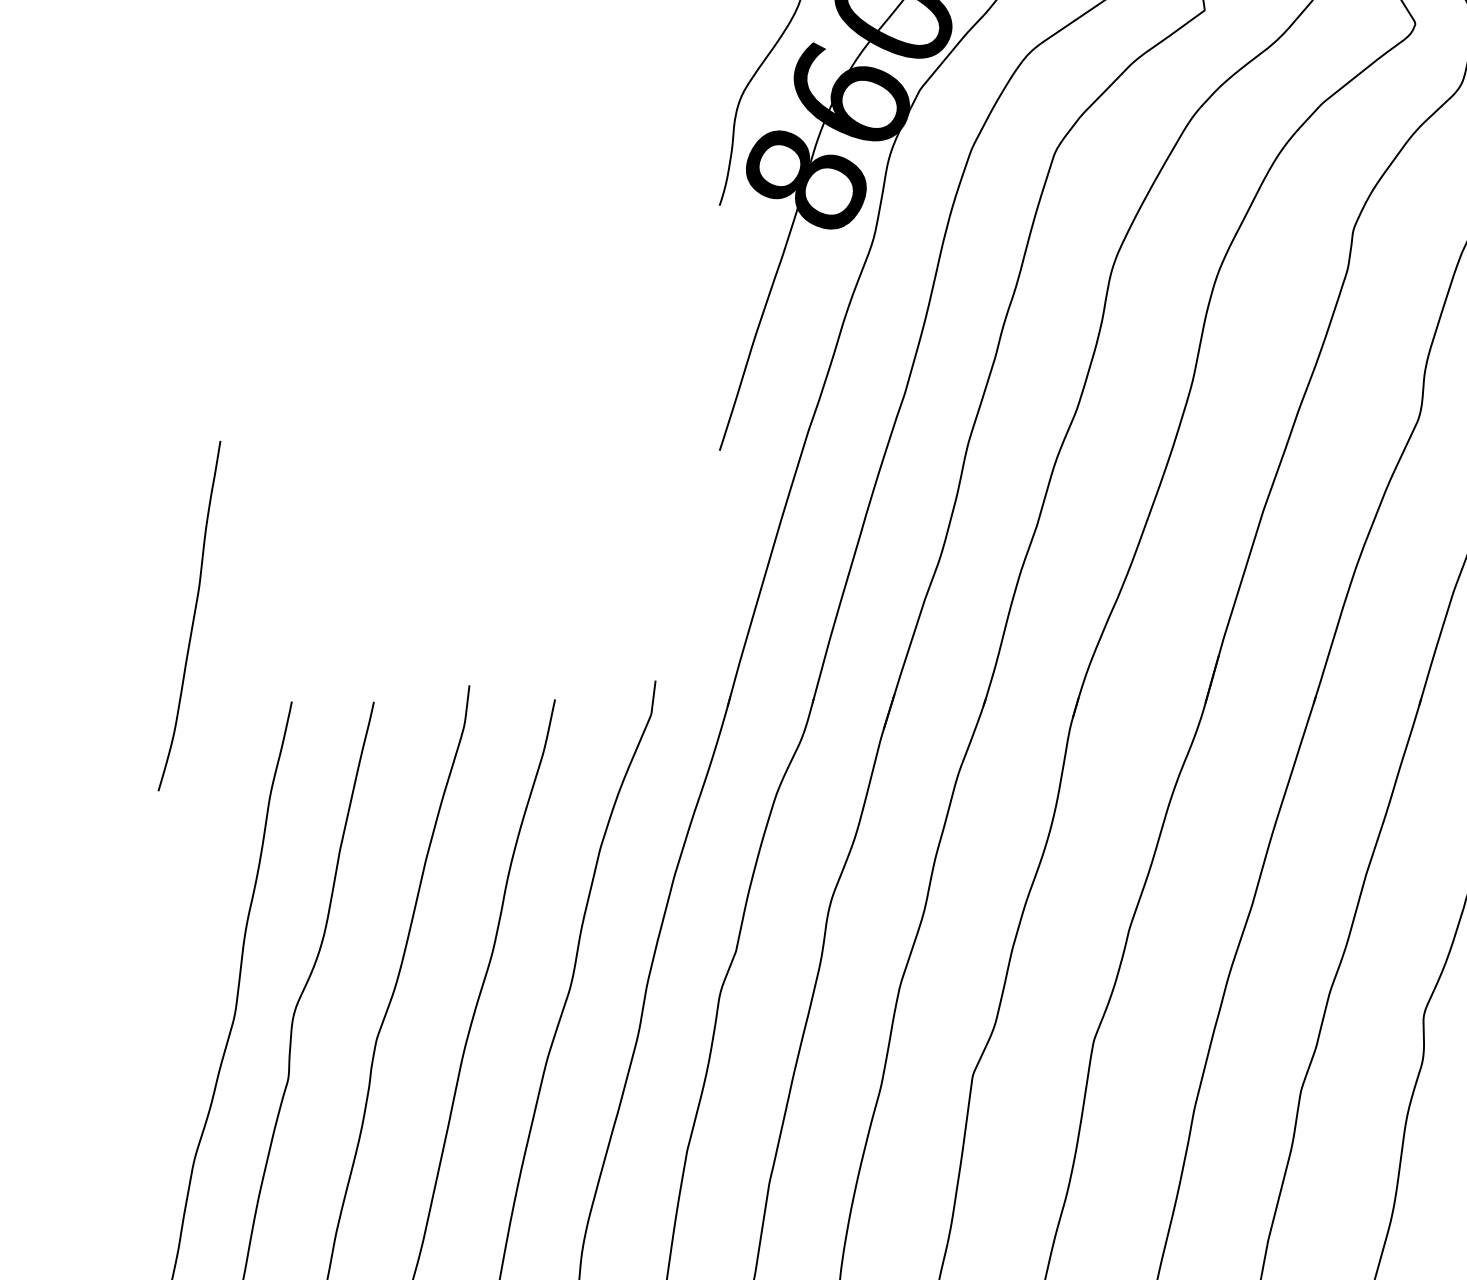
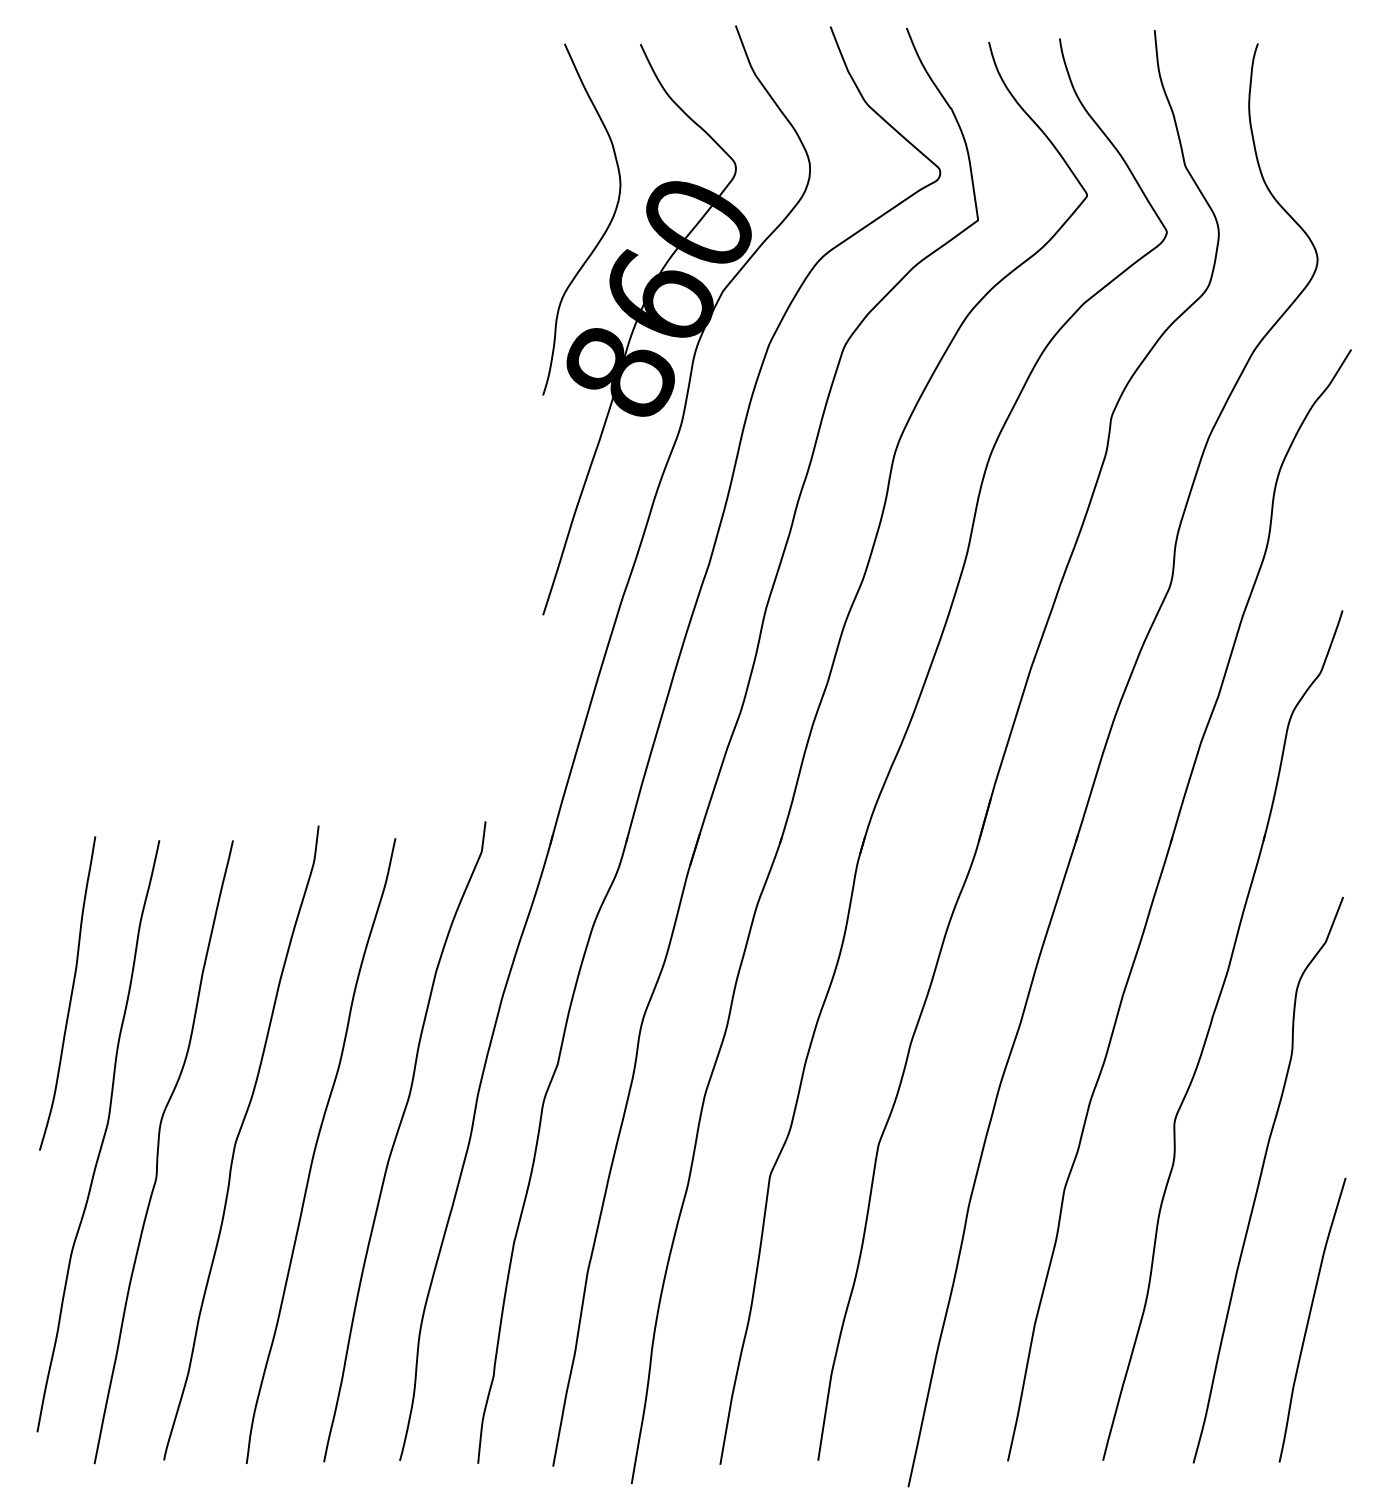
curve: (192, 617) -> (70, 994), moved

